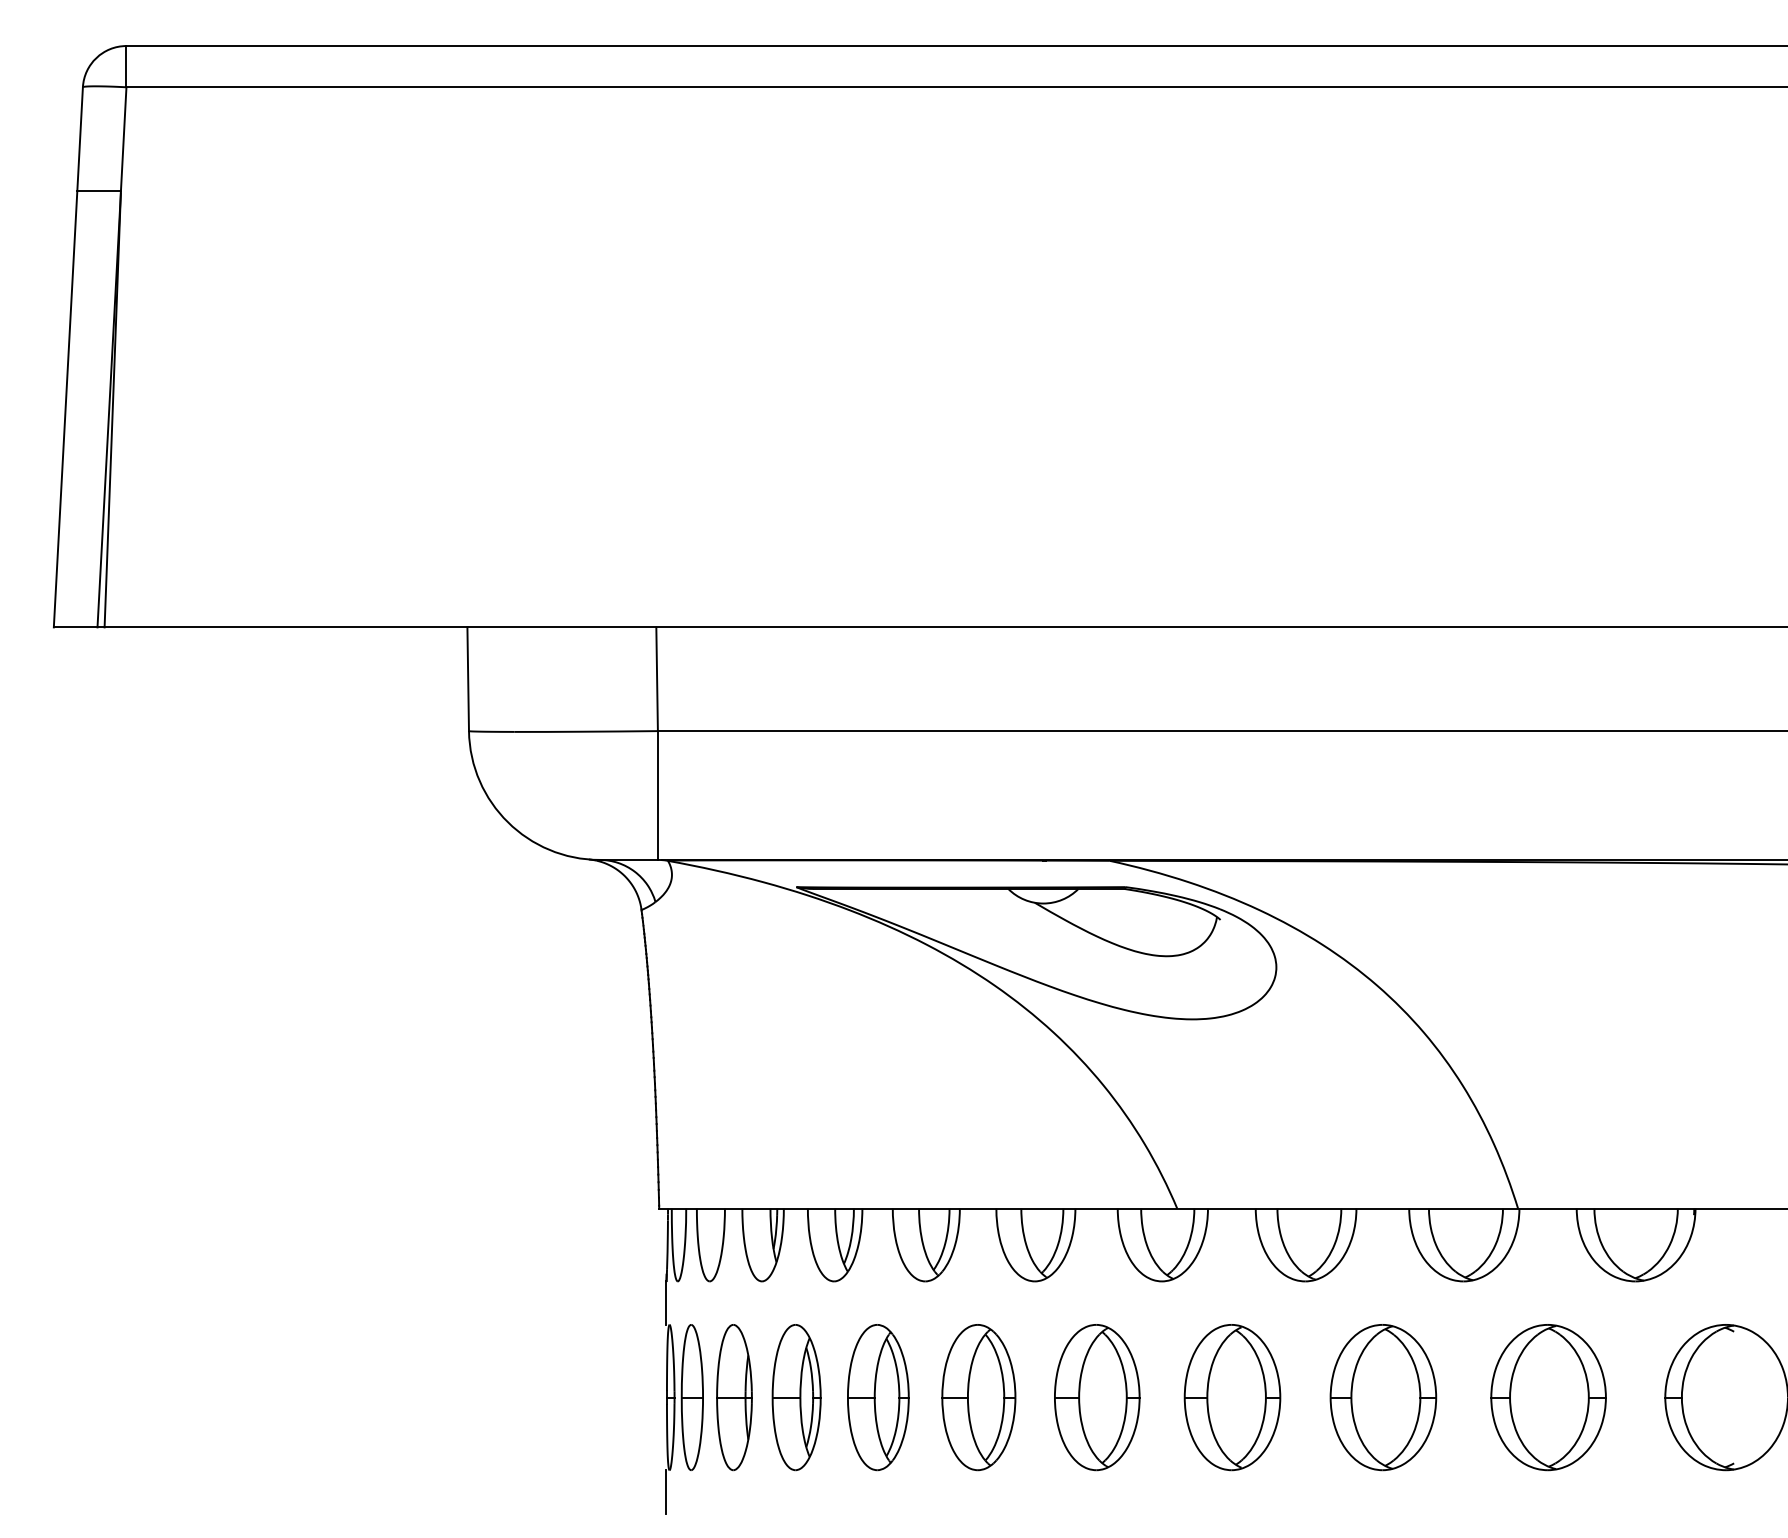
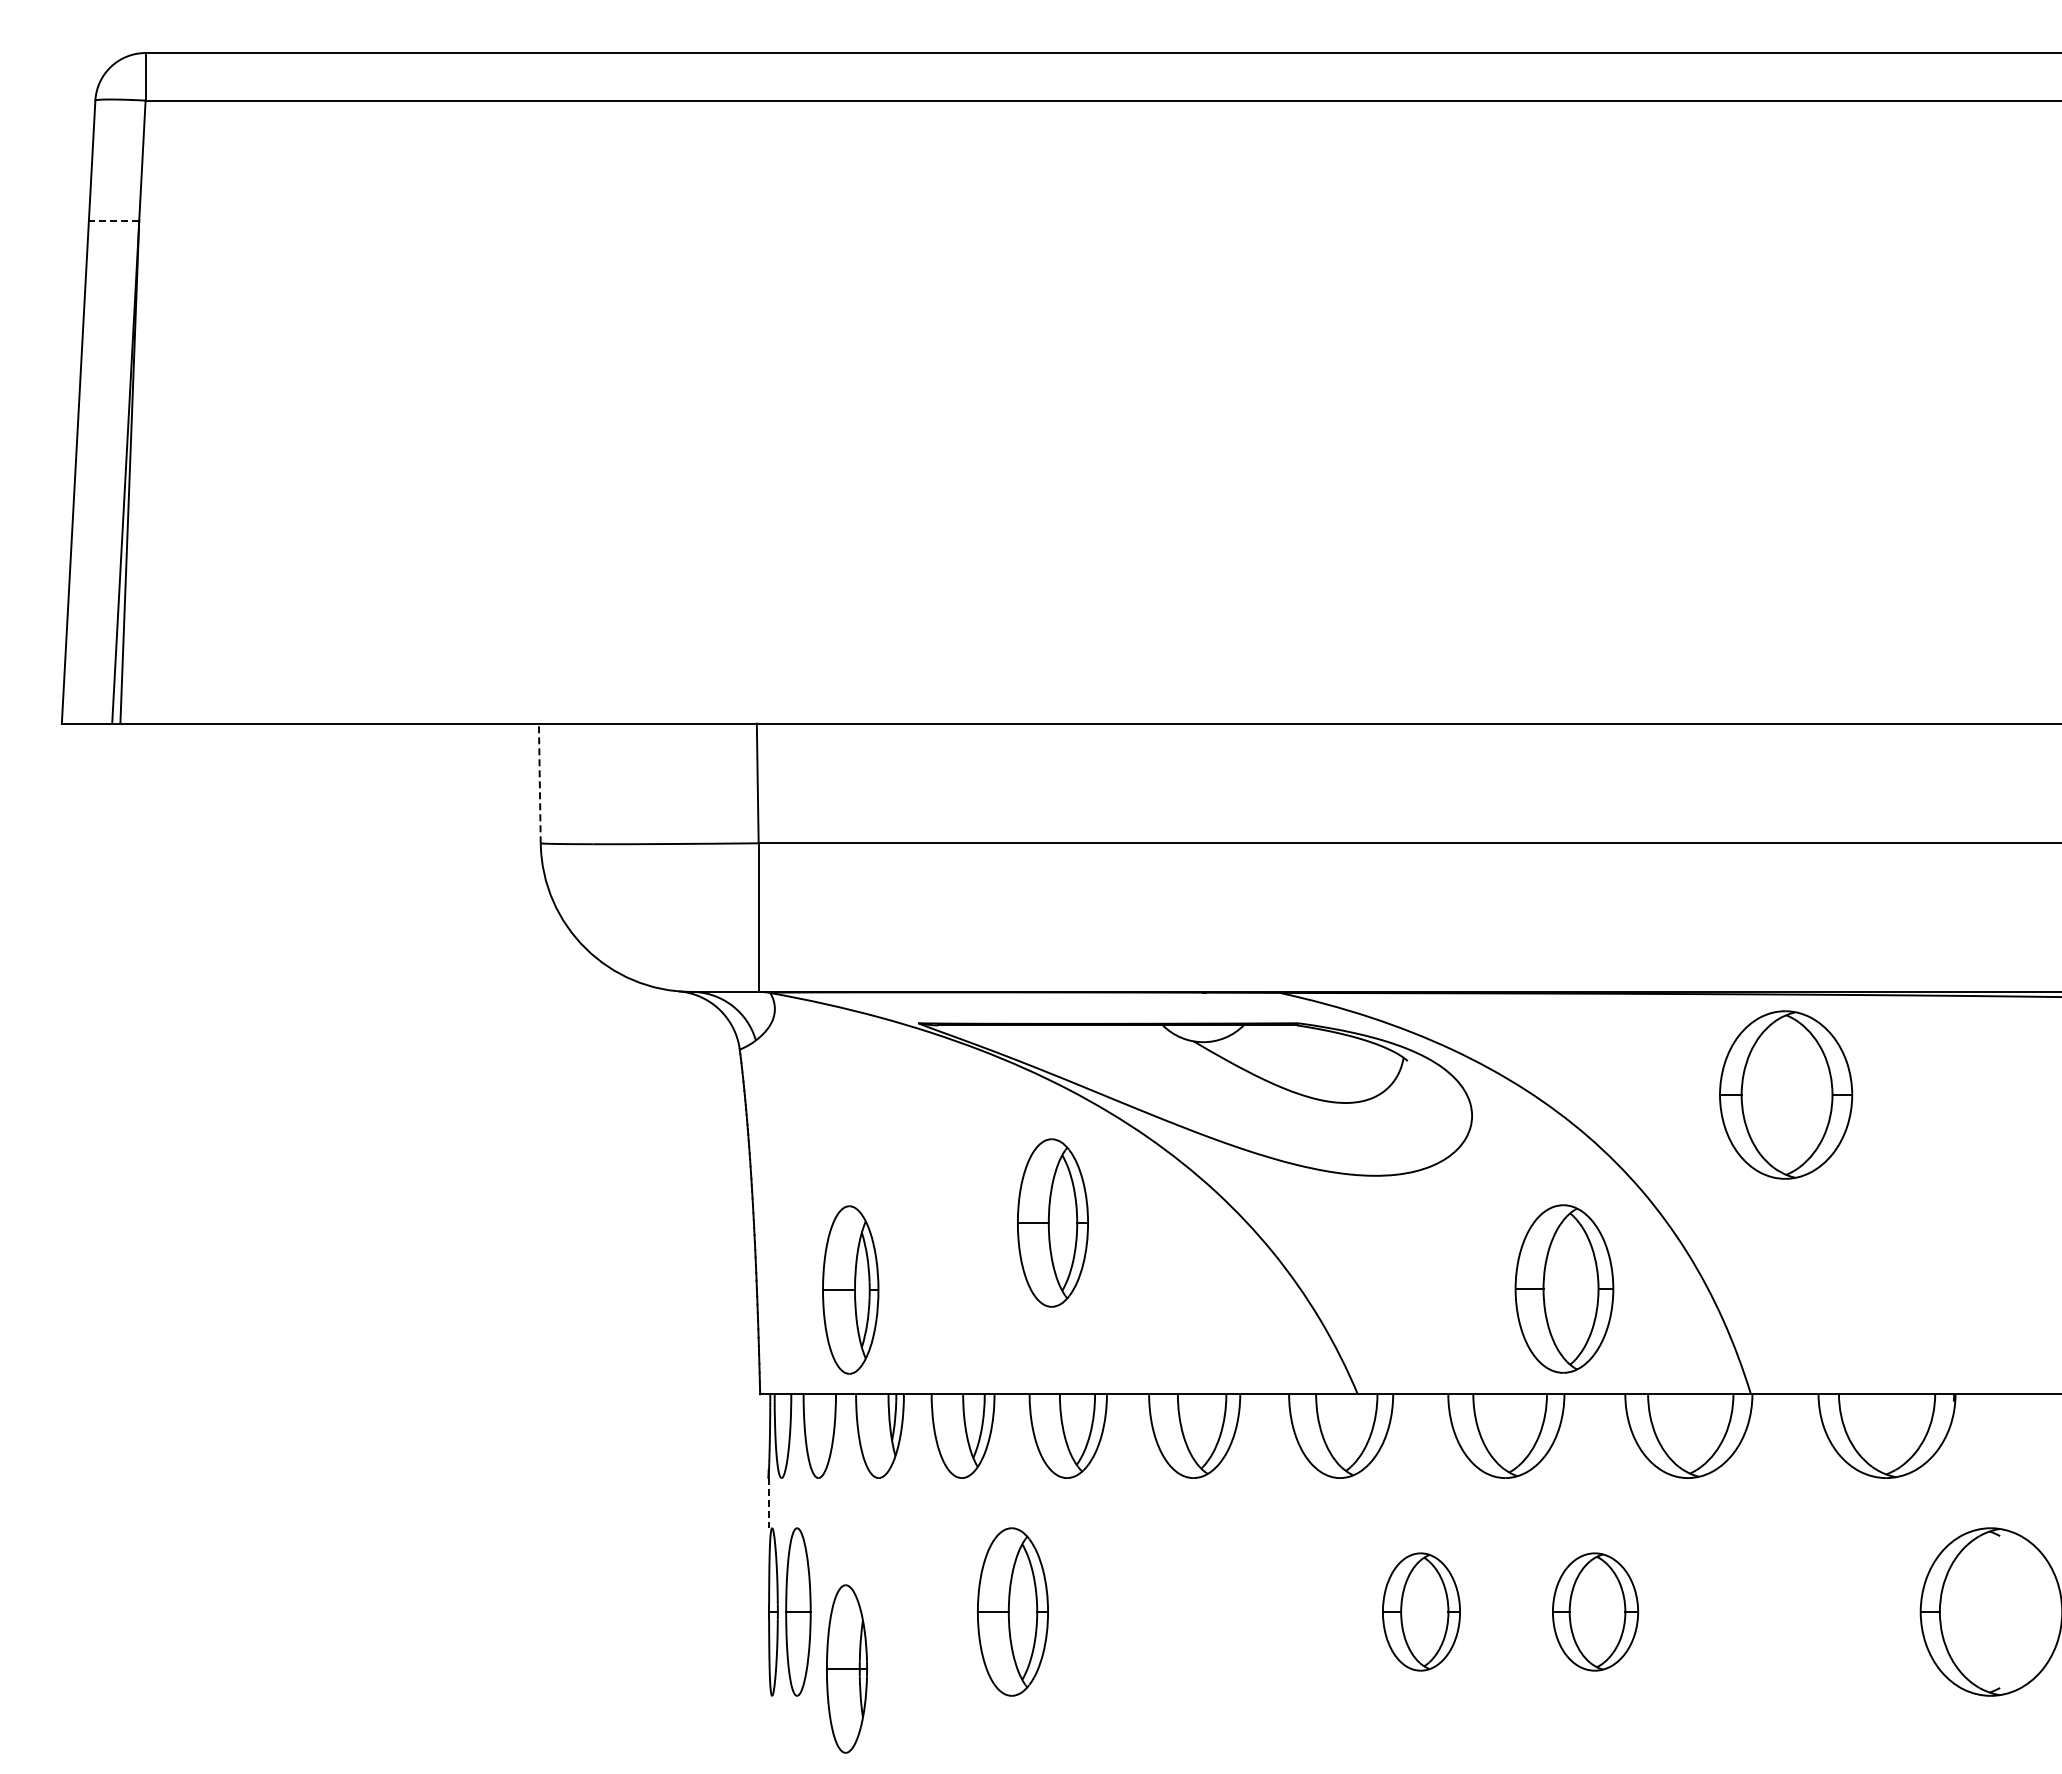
line: (98, 191) -> (113, 220), solid -> dashed
line: (467, 679) -> (539, 783), solid -> dashed
part: (912, 1059) -> (1052, 1222), added
line: (666, 1303) -> (768, 1503), solid -> dashed
part: (734, 1397) -> (846, 1668), moved
part: (796, 1397) -> (850, 1289), moved
part: (978, 1397) -> (1128, 1611), removed
part: (1097, 1397) -> (1564, 1288), moved
part: (1232, 1397) -> (1421, 1611), size x0.7
part: (1383, 1397) -> (1595, 1611), size x0.7
part: (1548, 1397) -> (1786, 1094), moved
line: (666, 1491) -> (768, 1720), removed

